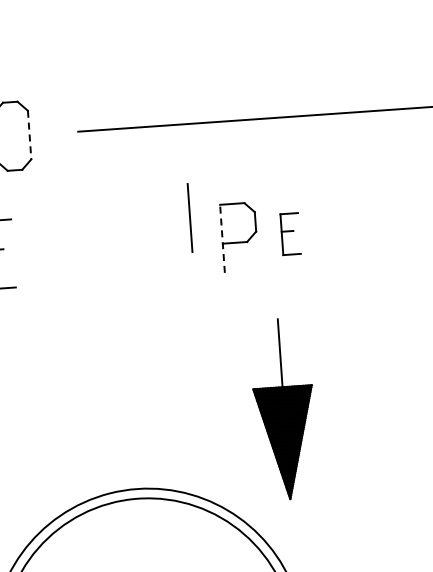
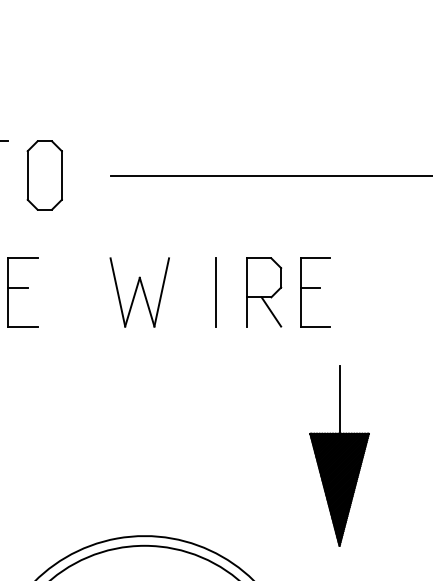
line: (29, 136) -> (61, 176), dashed -> solid
line: (189, 218) -> (215, 292), moved
part: (290, 234) -> (315, 292), size x1.67
line: (222, 237) -> (247, 291), dashed -> solid
part: (115, 246) -> (139, 292), added
line: (248, 256) -> (271, 311), added
part: (283, 409) -> (339, 455), moved

